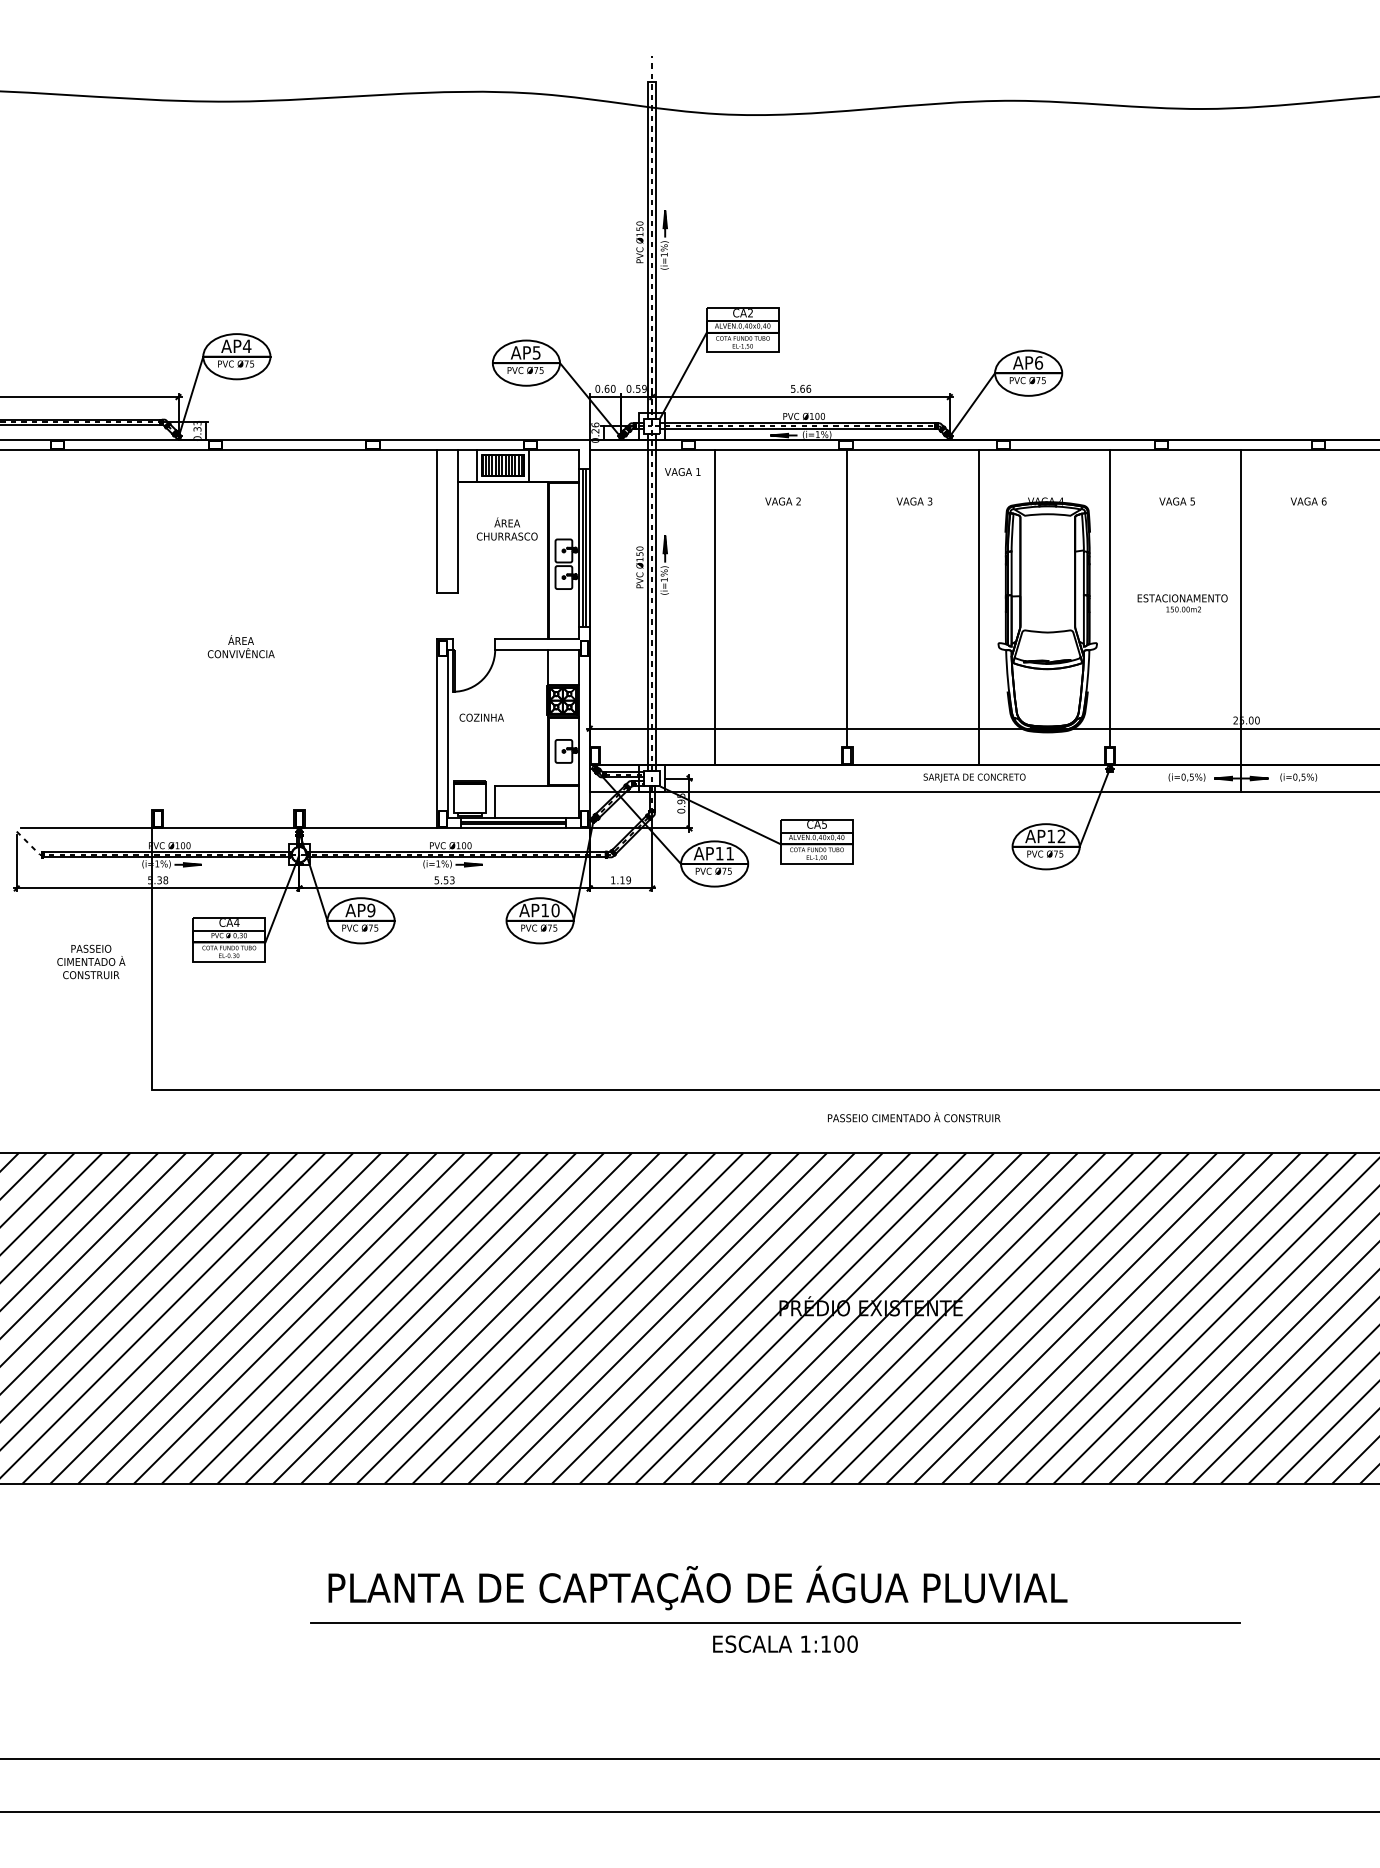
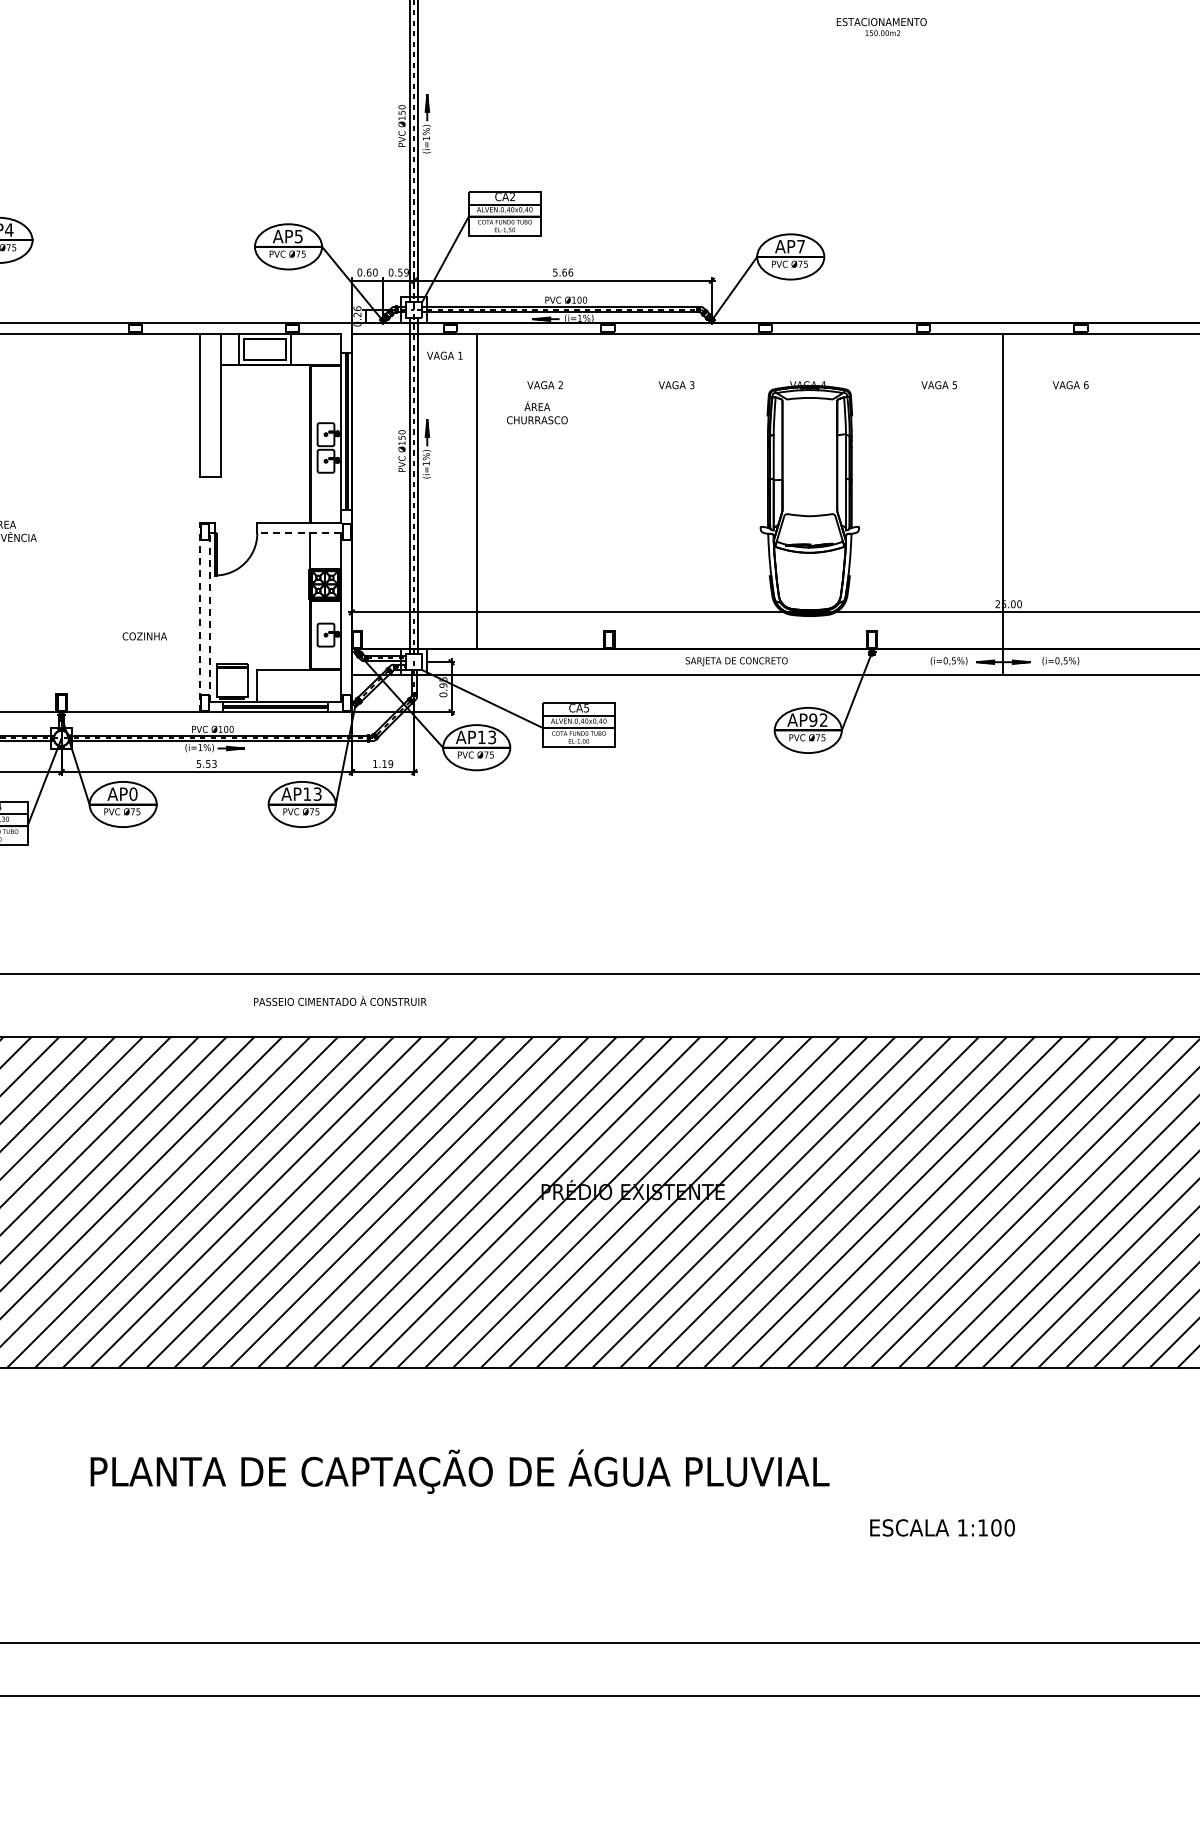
text: (1039, 362) -> (801, 246), AP6 -> AP7
hatch: (502, 465) -> (264, 349), removed
text: (506, 528) -> (536, 412), moved
line: (847, 598) -> (609, 482), removed
line: (1110, 598) -> (872, 482), removed
text: (1182, 603) -> (881, 27), moved
line: (978, 607) -> (740, 491), removed
line: (536, 649) -> (298, 533), solid -> dashed
text: (481, 717) -> (144, 636), moved
line: (437, 733) -> (199, 617), solid -> dashed
line: (447, 733) -> (209, 617), solid -> dashed
text: (1051, 836) -> (813, 720), AP12 -> AP92
text: (729, 853) -> (491, 737), AP11 -> AP13
text: (371, 910) -> (133, 794), AP9 -> AP0
text: (555, 910) -> (317, 794), AP10 -> AP13
text: (914, 1117) -> (340, 1001), moved
line: (774, 1622) -> (536, 1506), removed
text: (785, 1643) -> (942, 1527), moved

